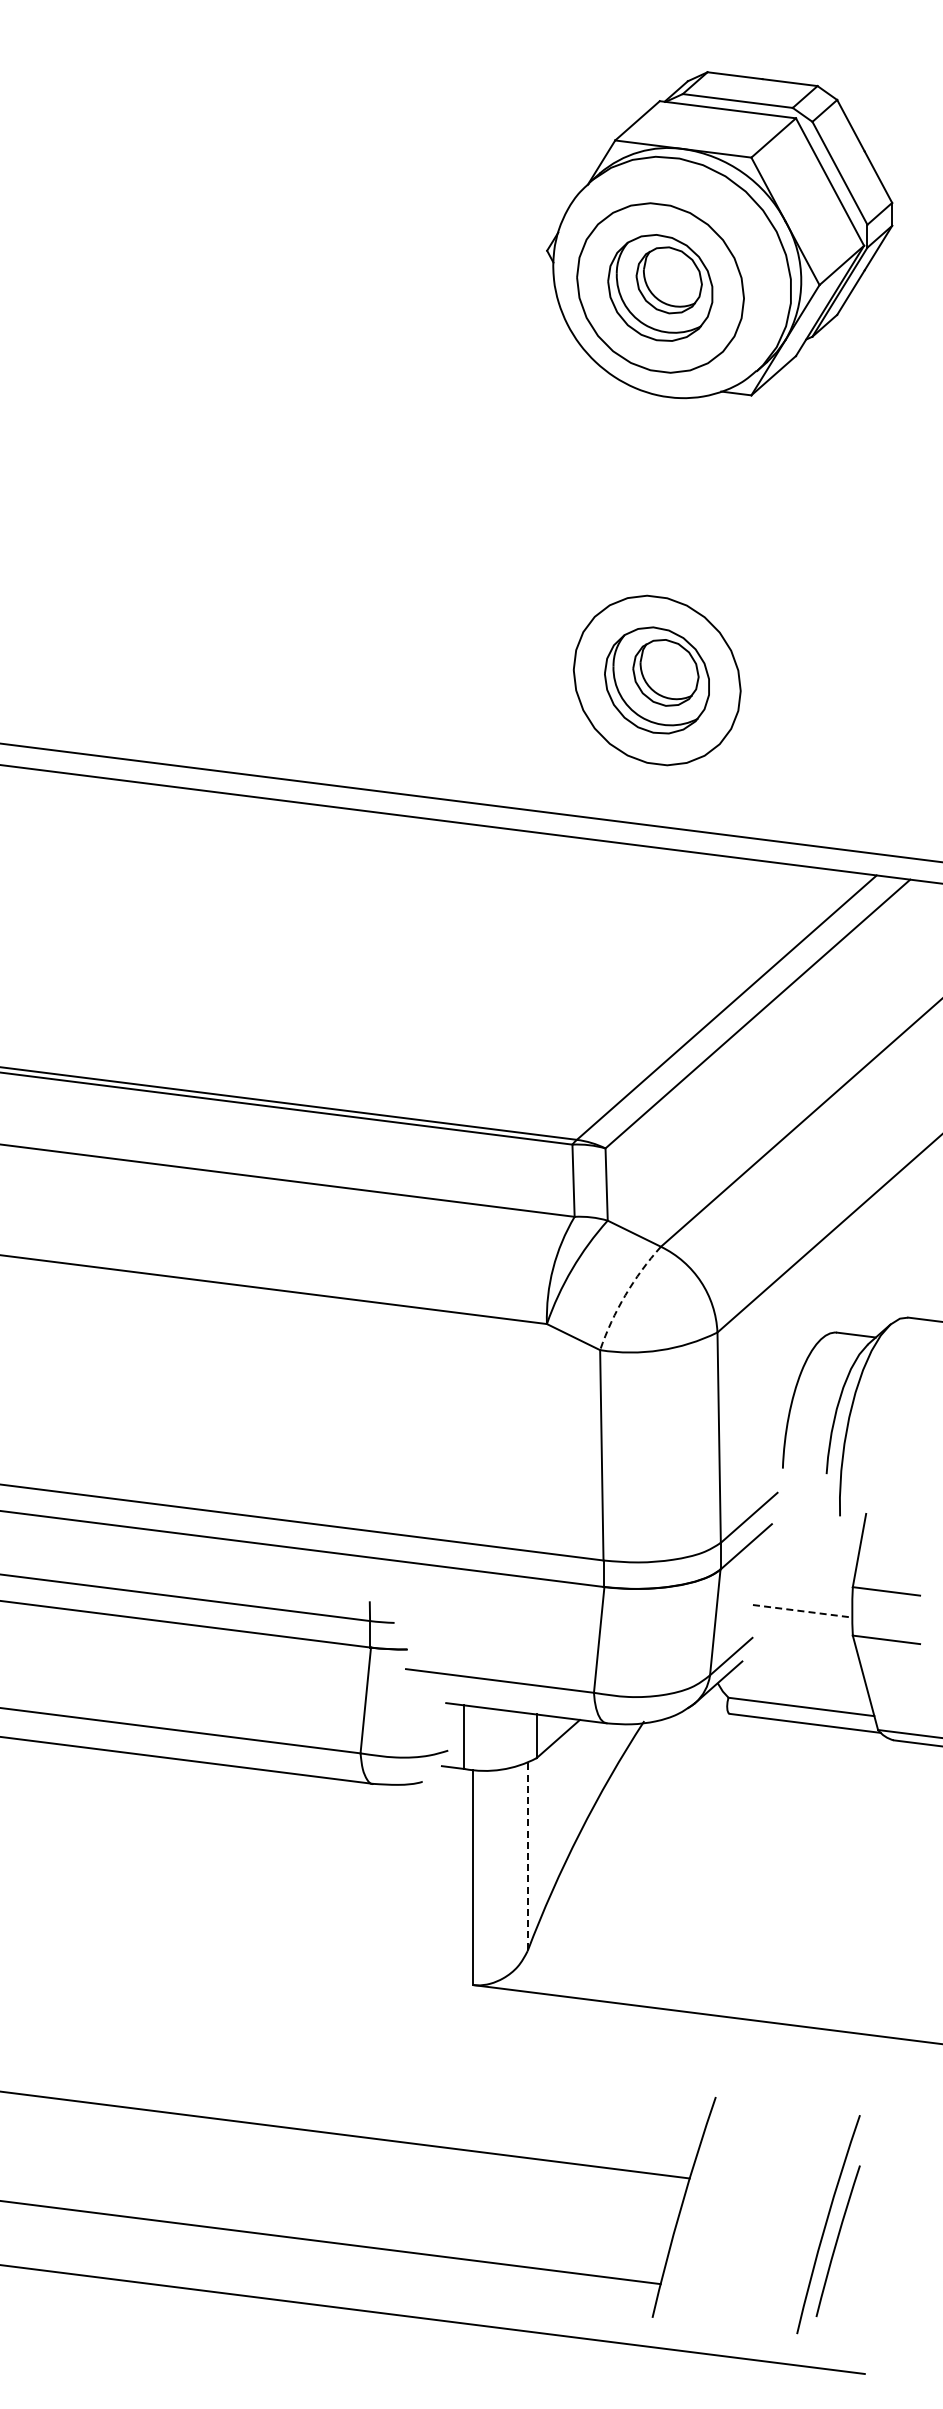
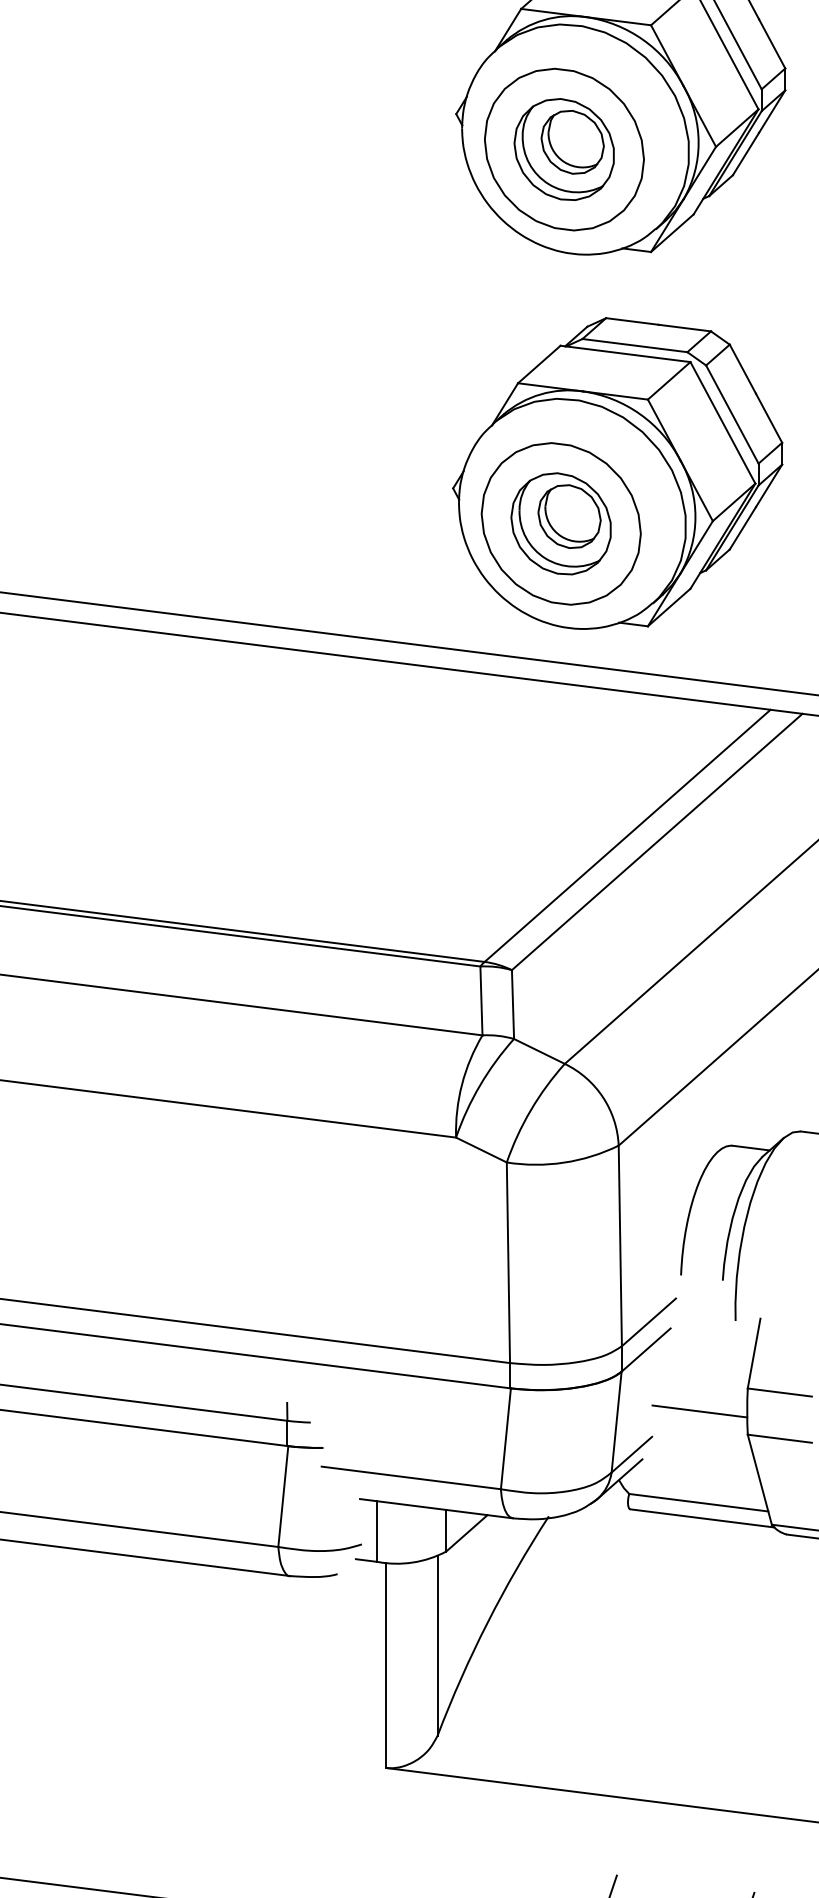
part: (716, 627) -> (617, 473), added
arc: (625, 1295) -> (530, 1110), dashed -> solid
line: (803, 1611) -> (700, 1411), dashed -> solid
line: (527, 1857) -> (437, 1646), dashed -> solid

